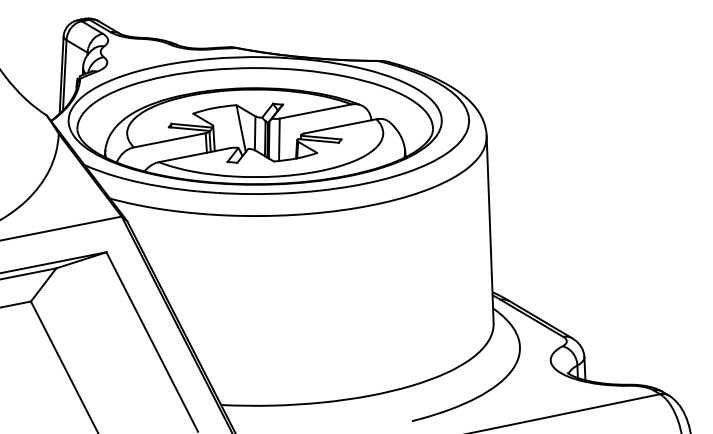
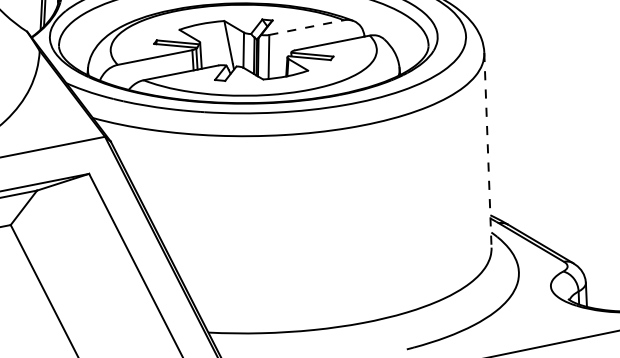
line: (315, 111) -> (306, 27), solid -> dashed
line: (490, 229) -> (488, 150), solid -> dashed

